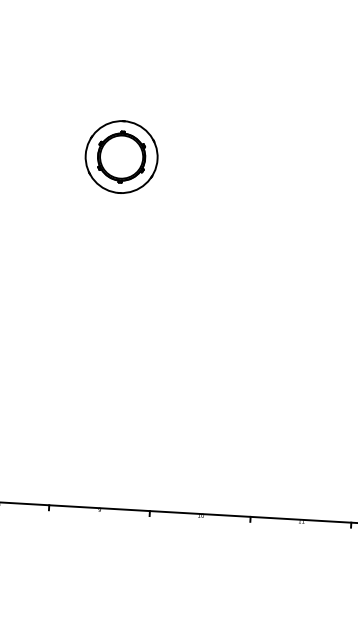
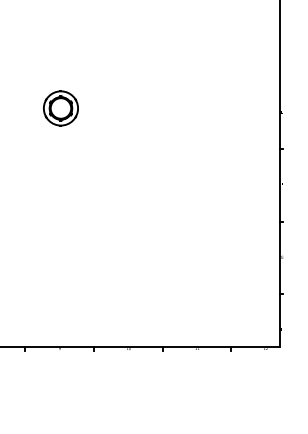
part: (120, 157) -> (60, 108), size x0.7

